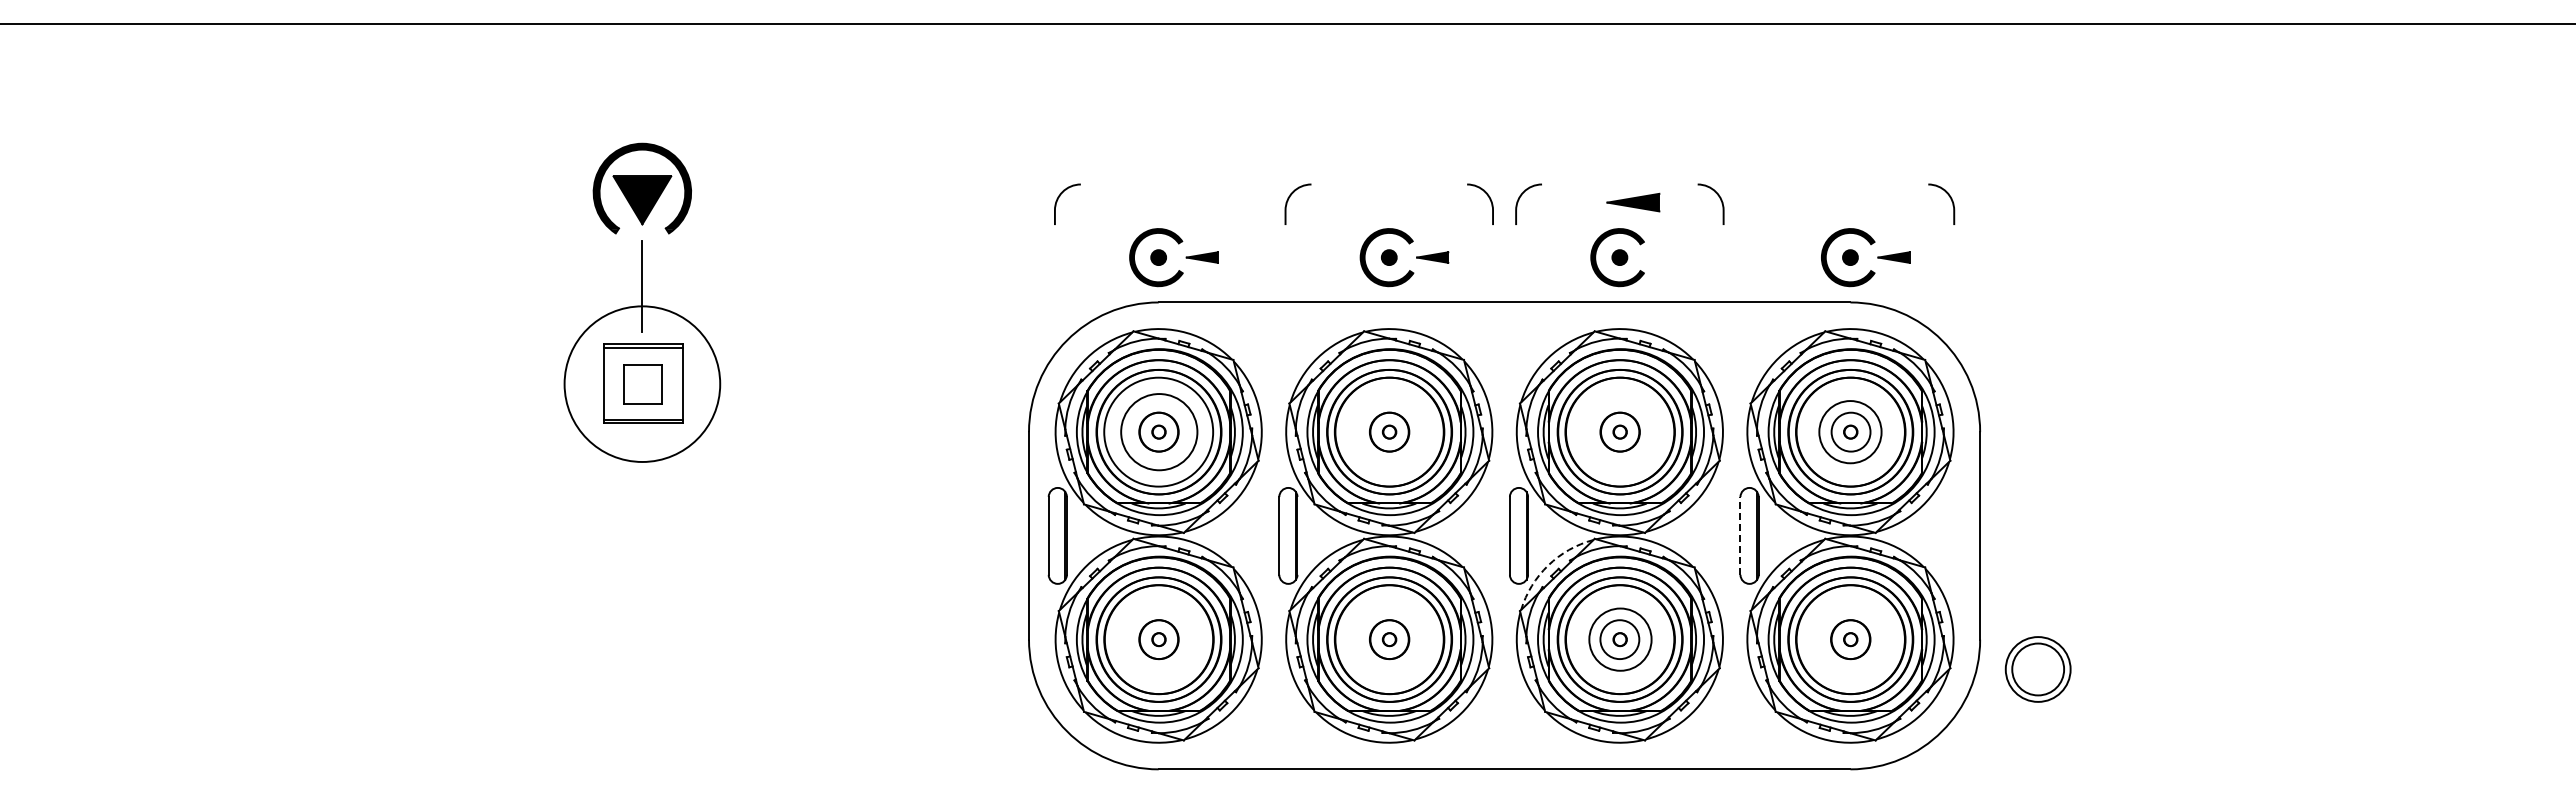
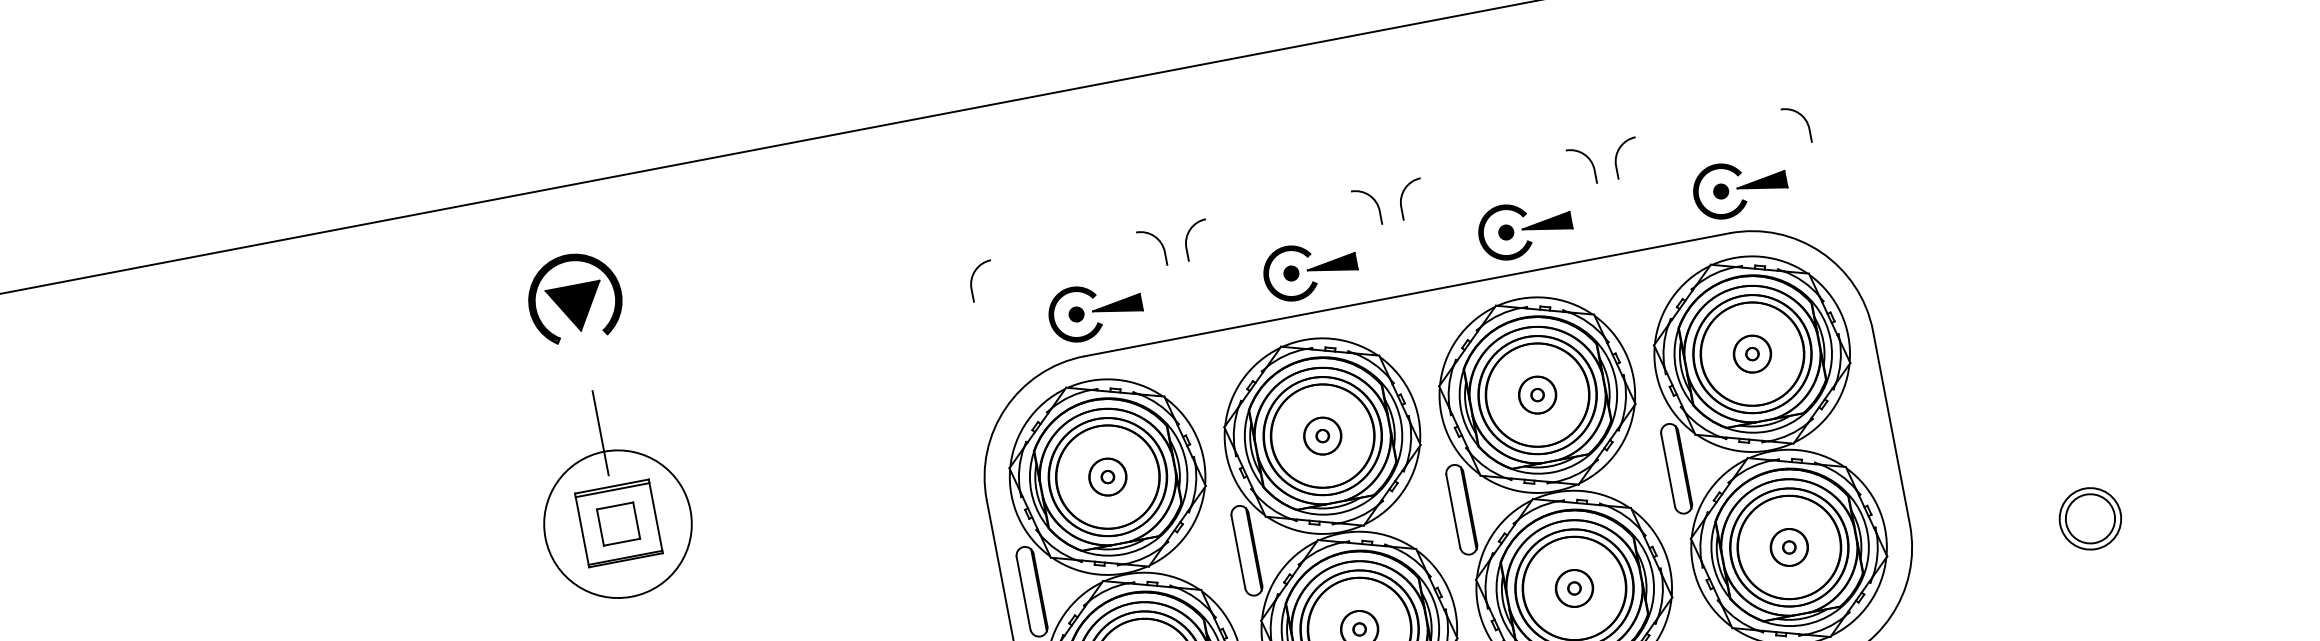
part: (641, 188) -> (573, 297), moved
curve: (1257, 197) -> (1157, 240), added
curve: (1750, 199) -> (1617, 155), added
part: (1633, 202) -> (1546, 224), moved
part: (1202, 257) -> (1117, 306), size x1.67
part: (1432, 257) -> (1331, 265), size x1.67
part: (1893, 257) -> (1761, 183), size x1.67
circle: (1158, 431) -> (1107, 476), size x1.43
circle: (1850, 431) -> (1752, 353), size x0.62
line: (1740, 535) -> (1668, 470), dashed -> solid
arc: (1548, 565) -> (1494, 532), dashed -> solid
circle: (1620, 639) -> (1574, 588), size x0.62
part: (2037, 669) -> (2089, 518), moved

